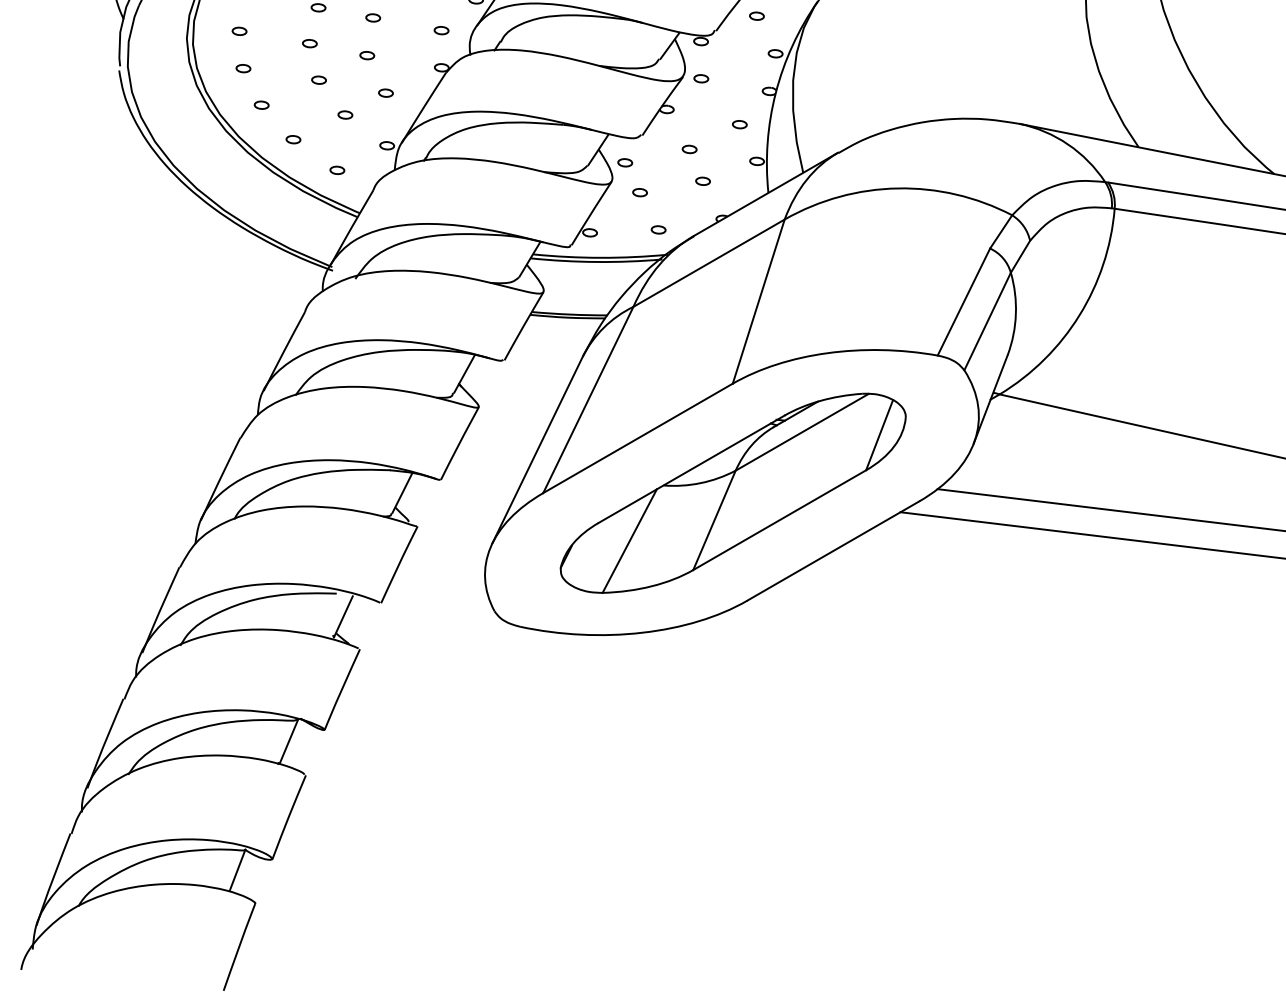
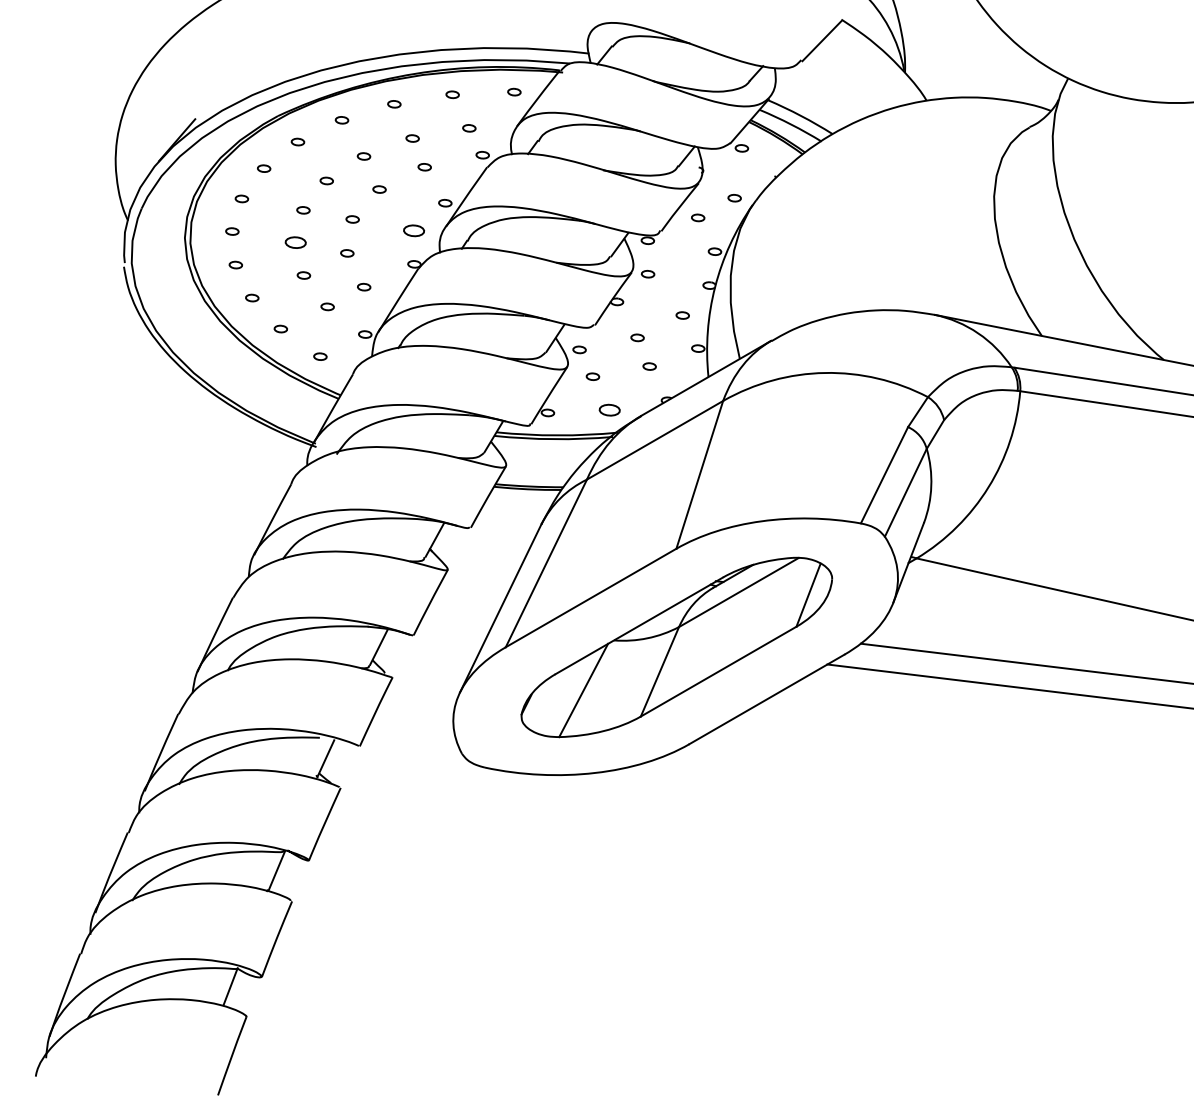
part: (441, 30) -> (414, 230), size x1.6
part: (309, 43) -> (295, 242), size x1.6
part: (658, 230) -> (609, 410), size x1.6

